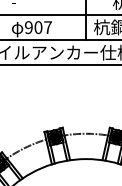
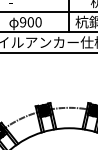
text: (47, 27) -> (38, 22), 907 -> 900

